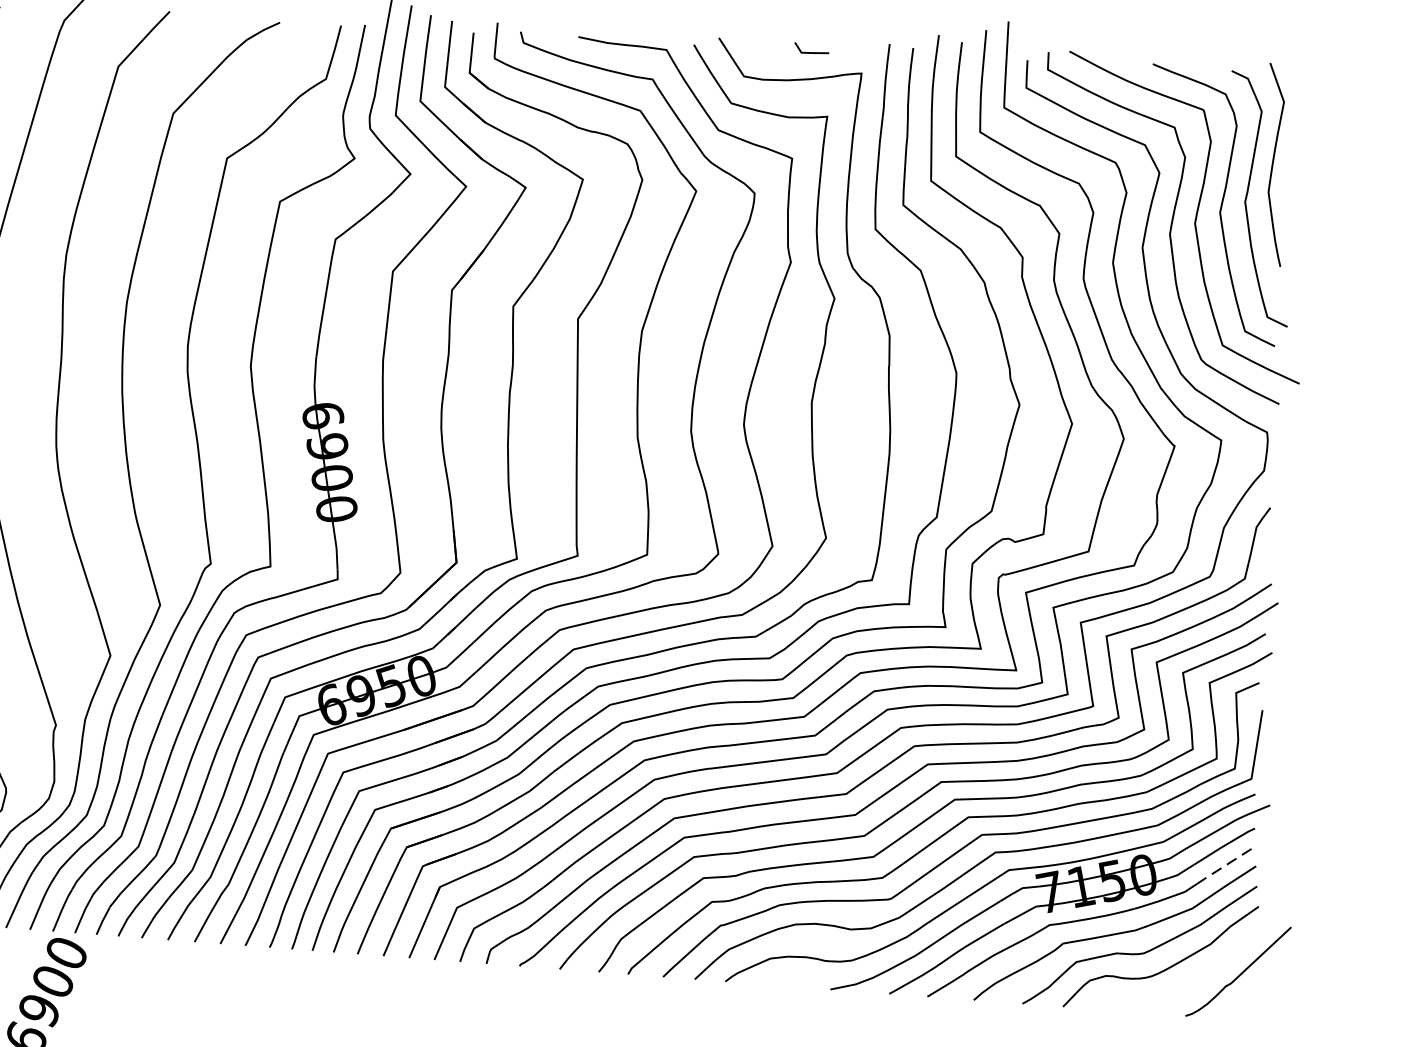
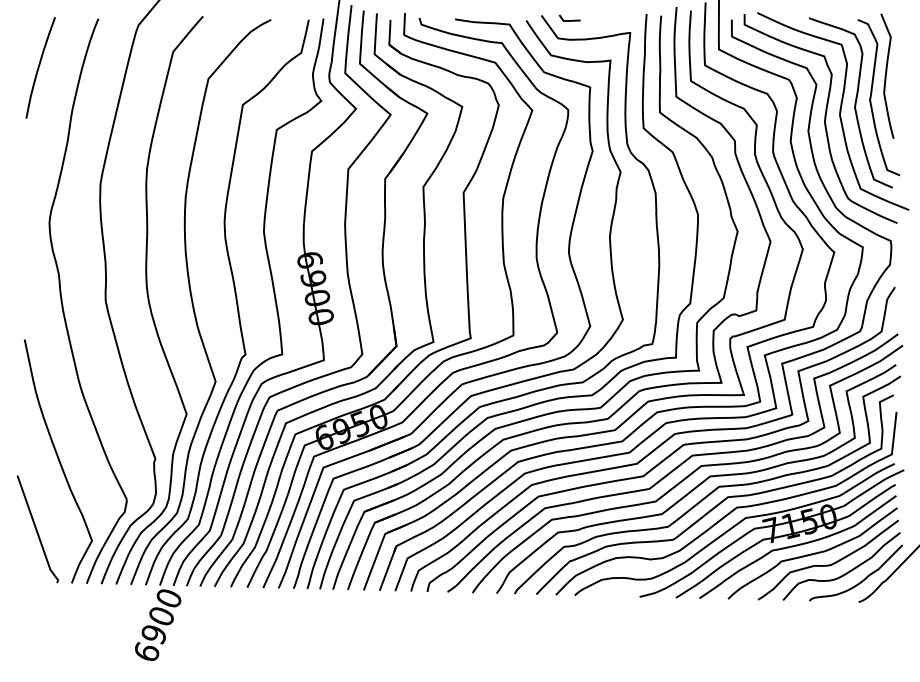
line: (810, 52) -> (569, 20), moved
line: (1225, 865) -> (878, 508), dashed -> solid
curve: (1191, 980) -> (861, 580), added

